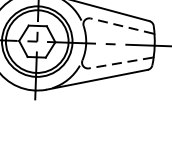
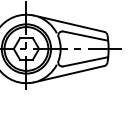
line: (122, 26) -> (85, 36), dashed -> solid
line: (121, 62) -> (85, 61), dashed -> solid

